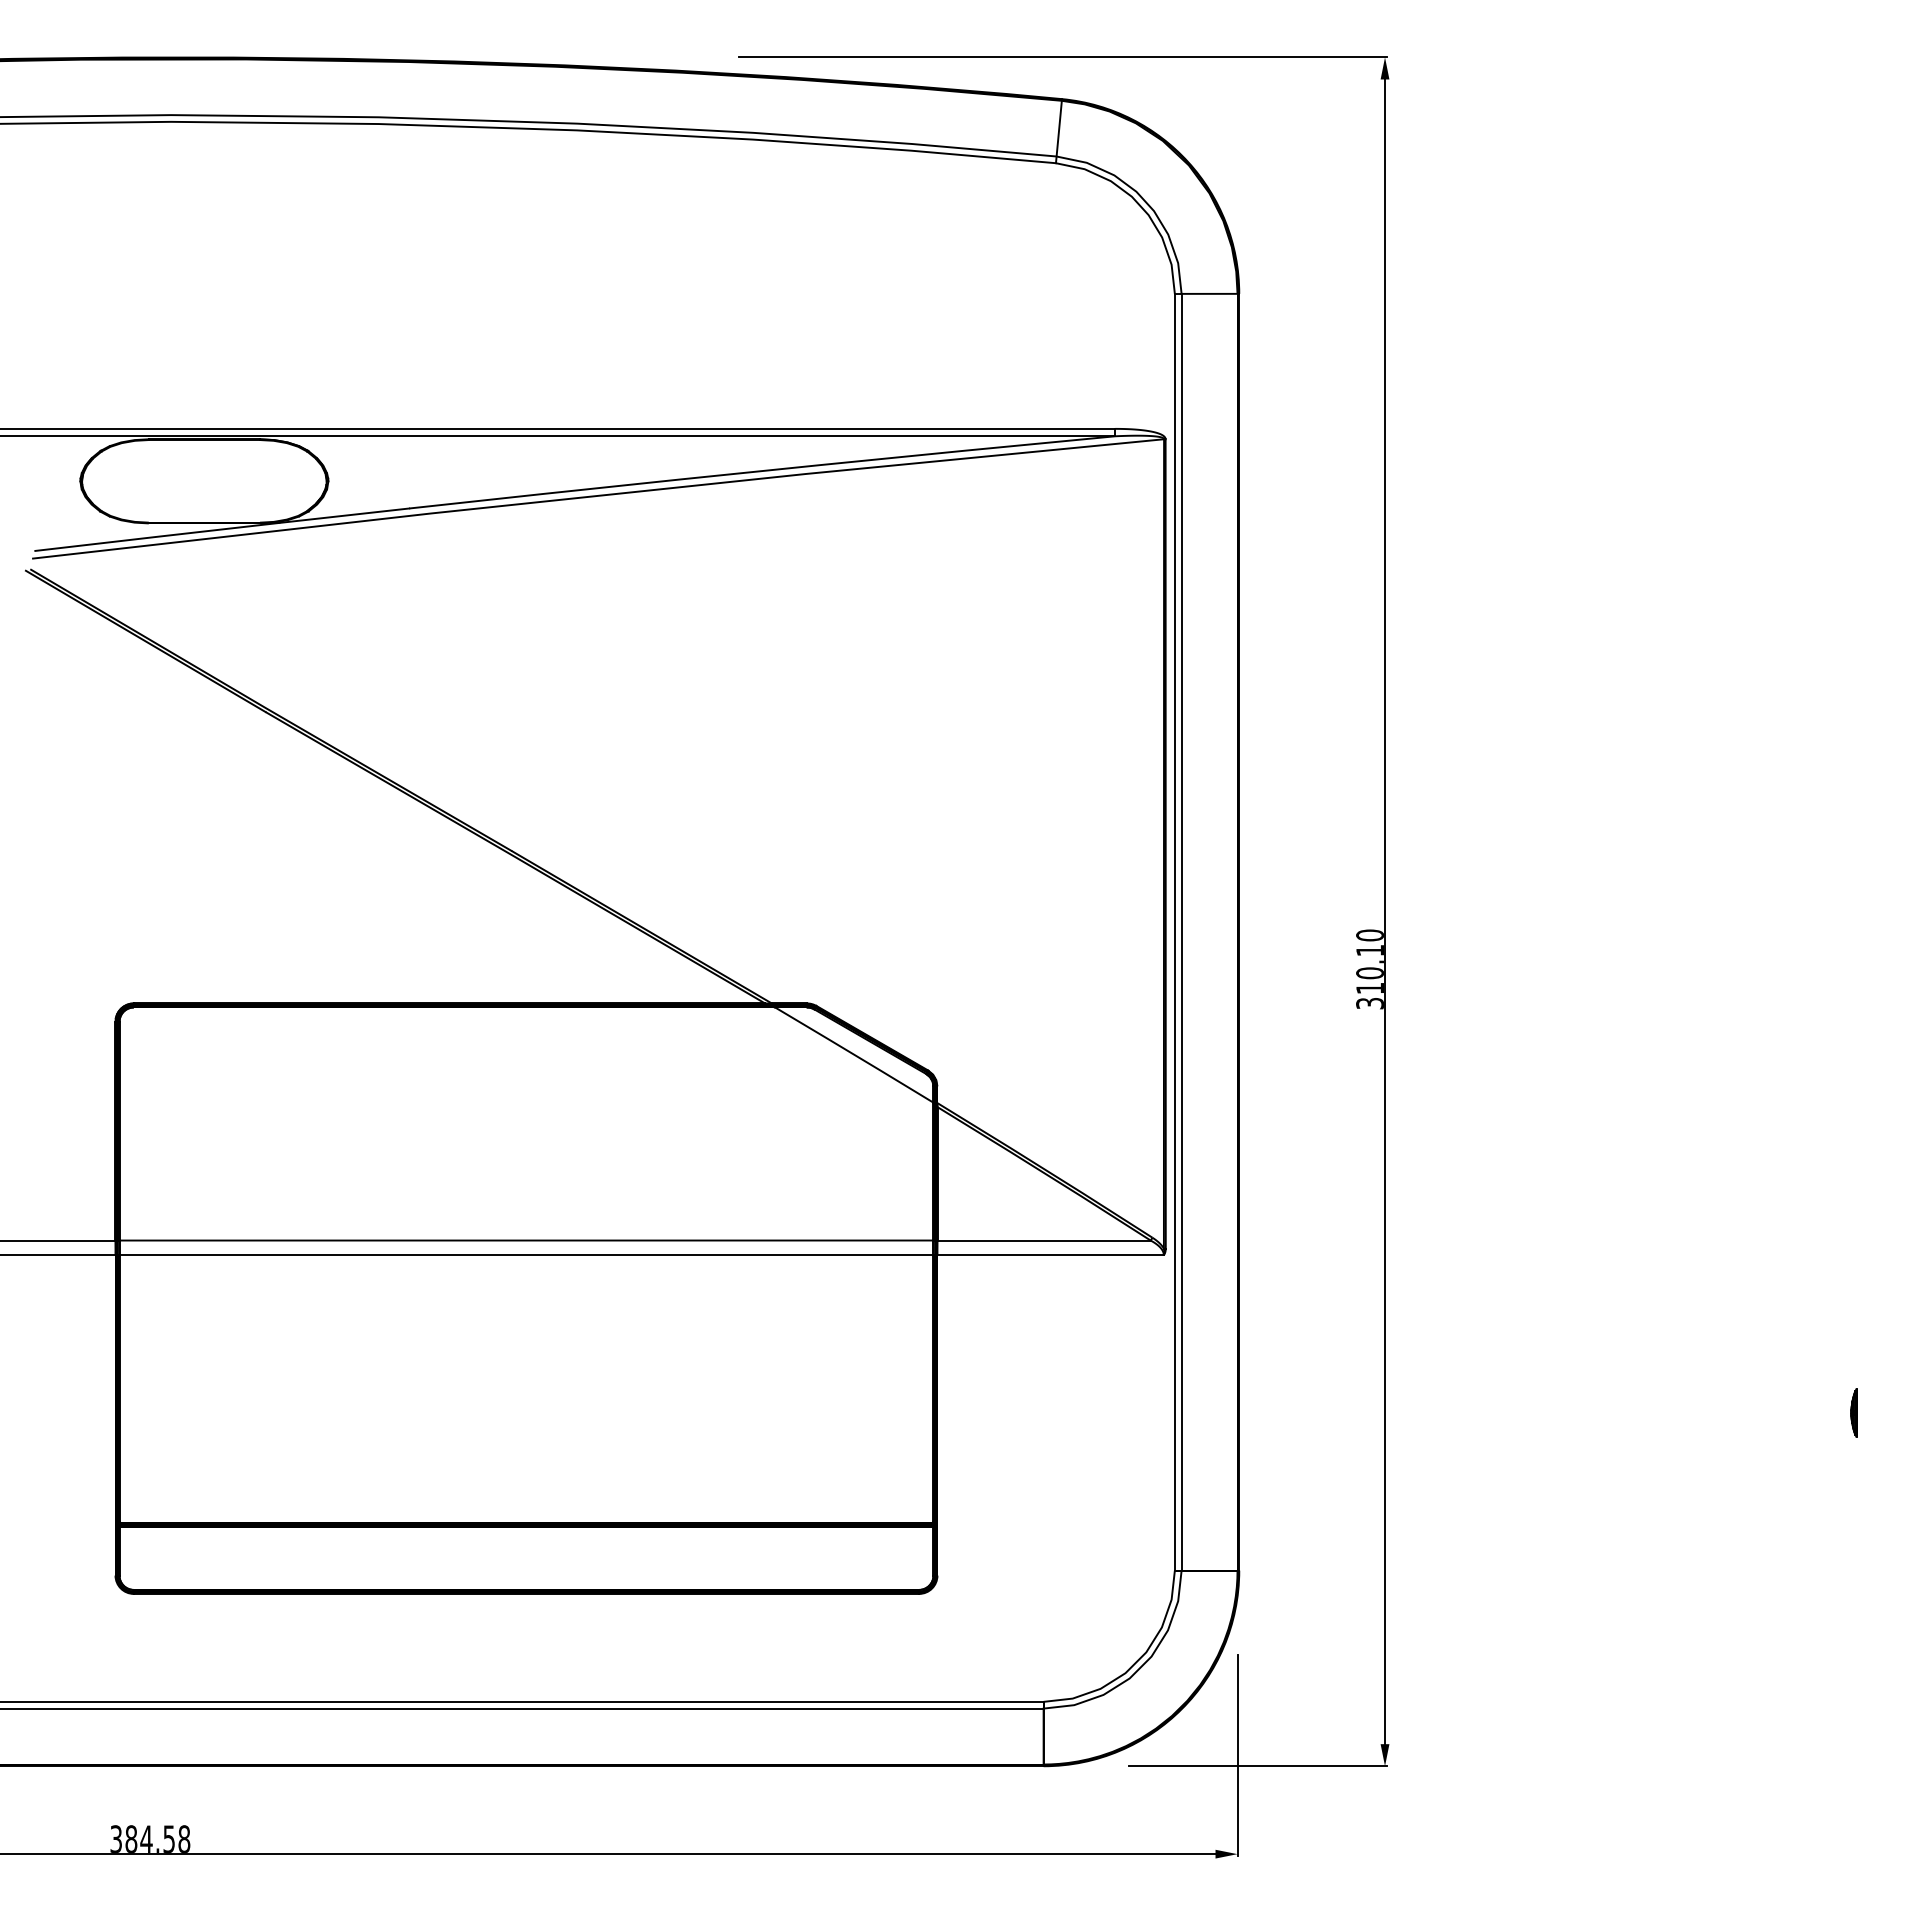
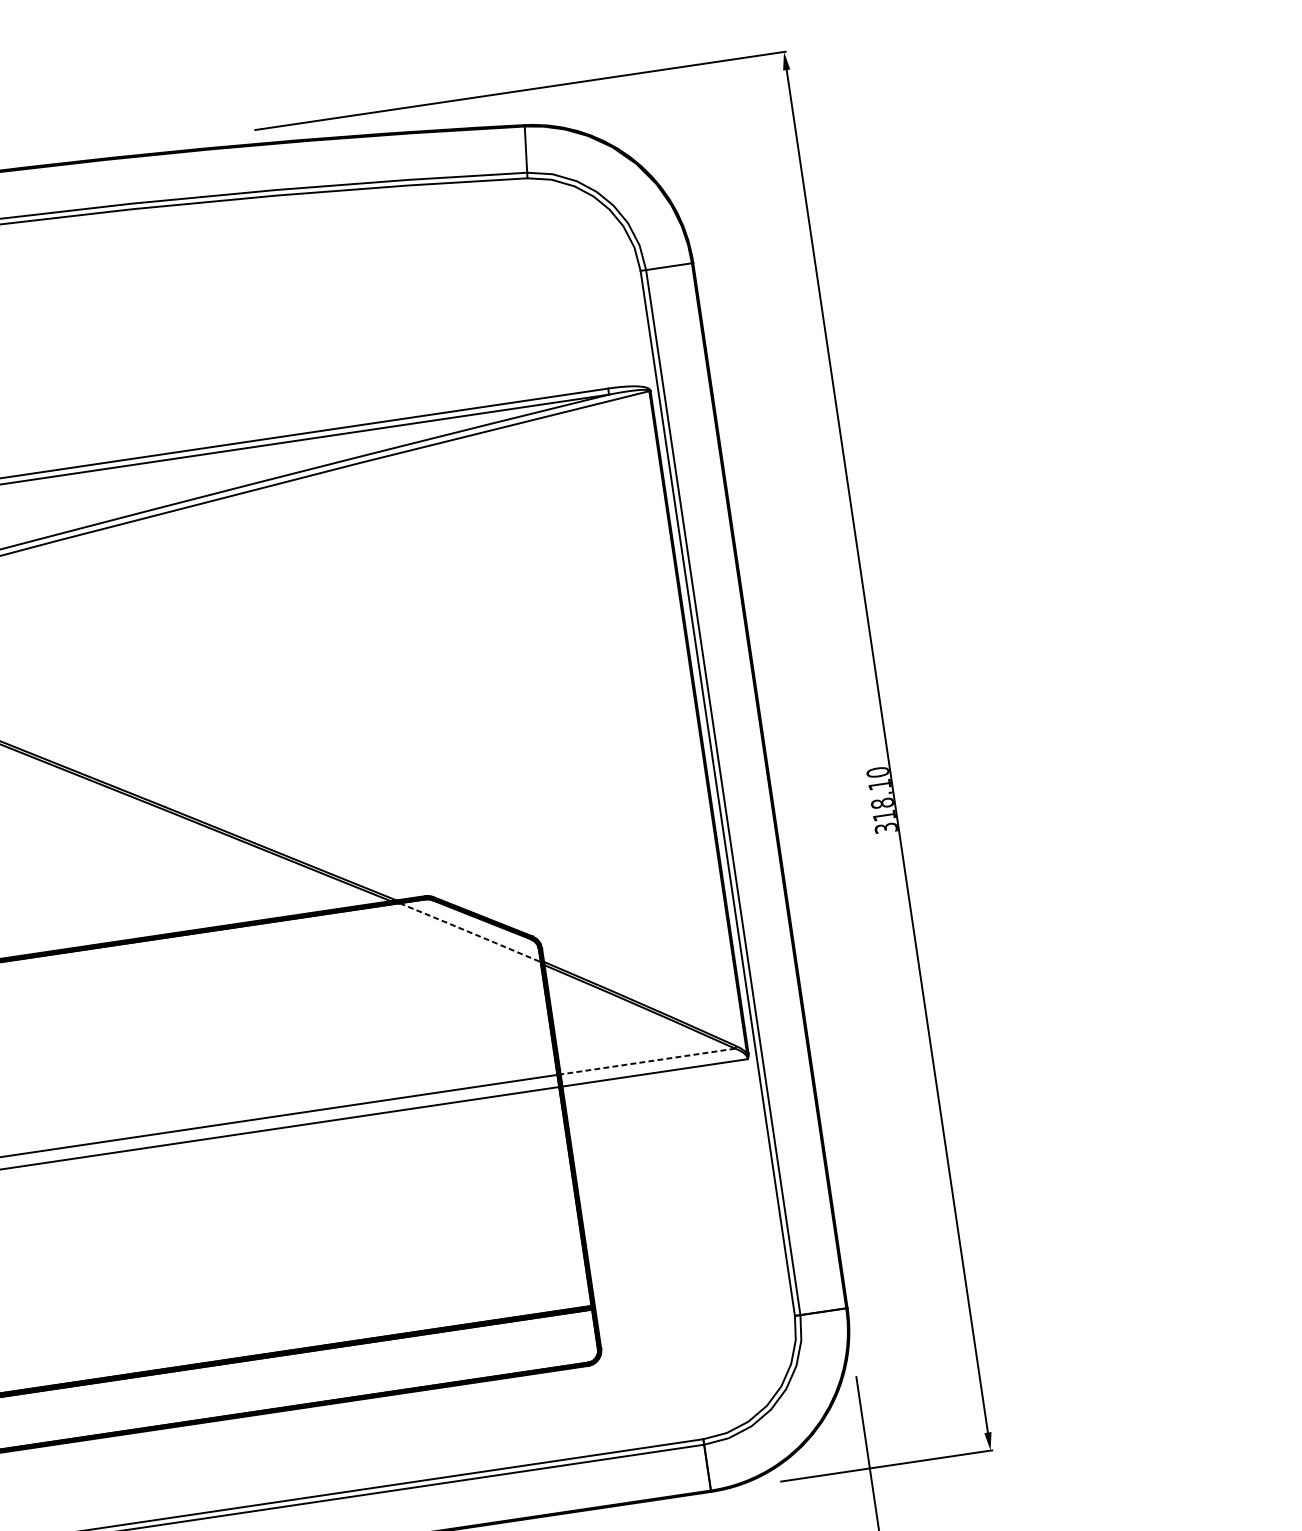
text: (1369, 973) -> (882, 803), 310.10 -> 318.10
line: (854, 1054) -> (470, 932), solid -> dashed
line: (1044, 1240) -> (648, 1061), solid -> dashed

